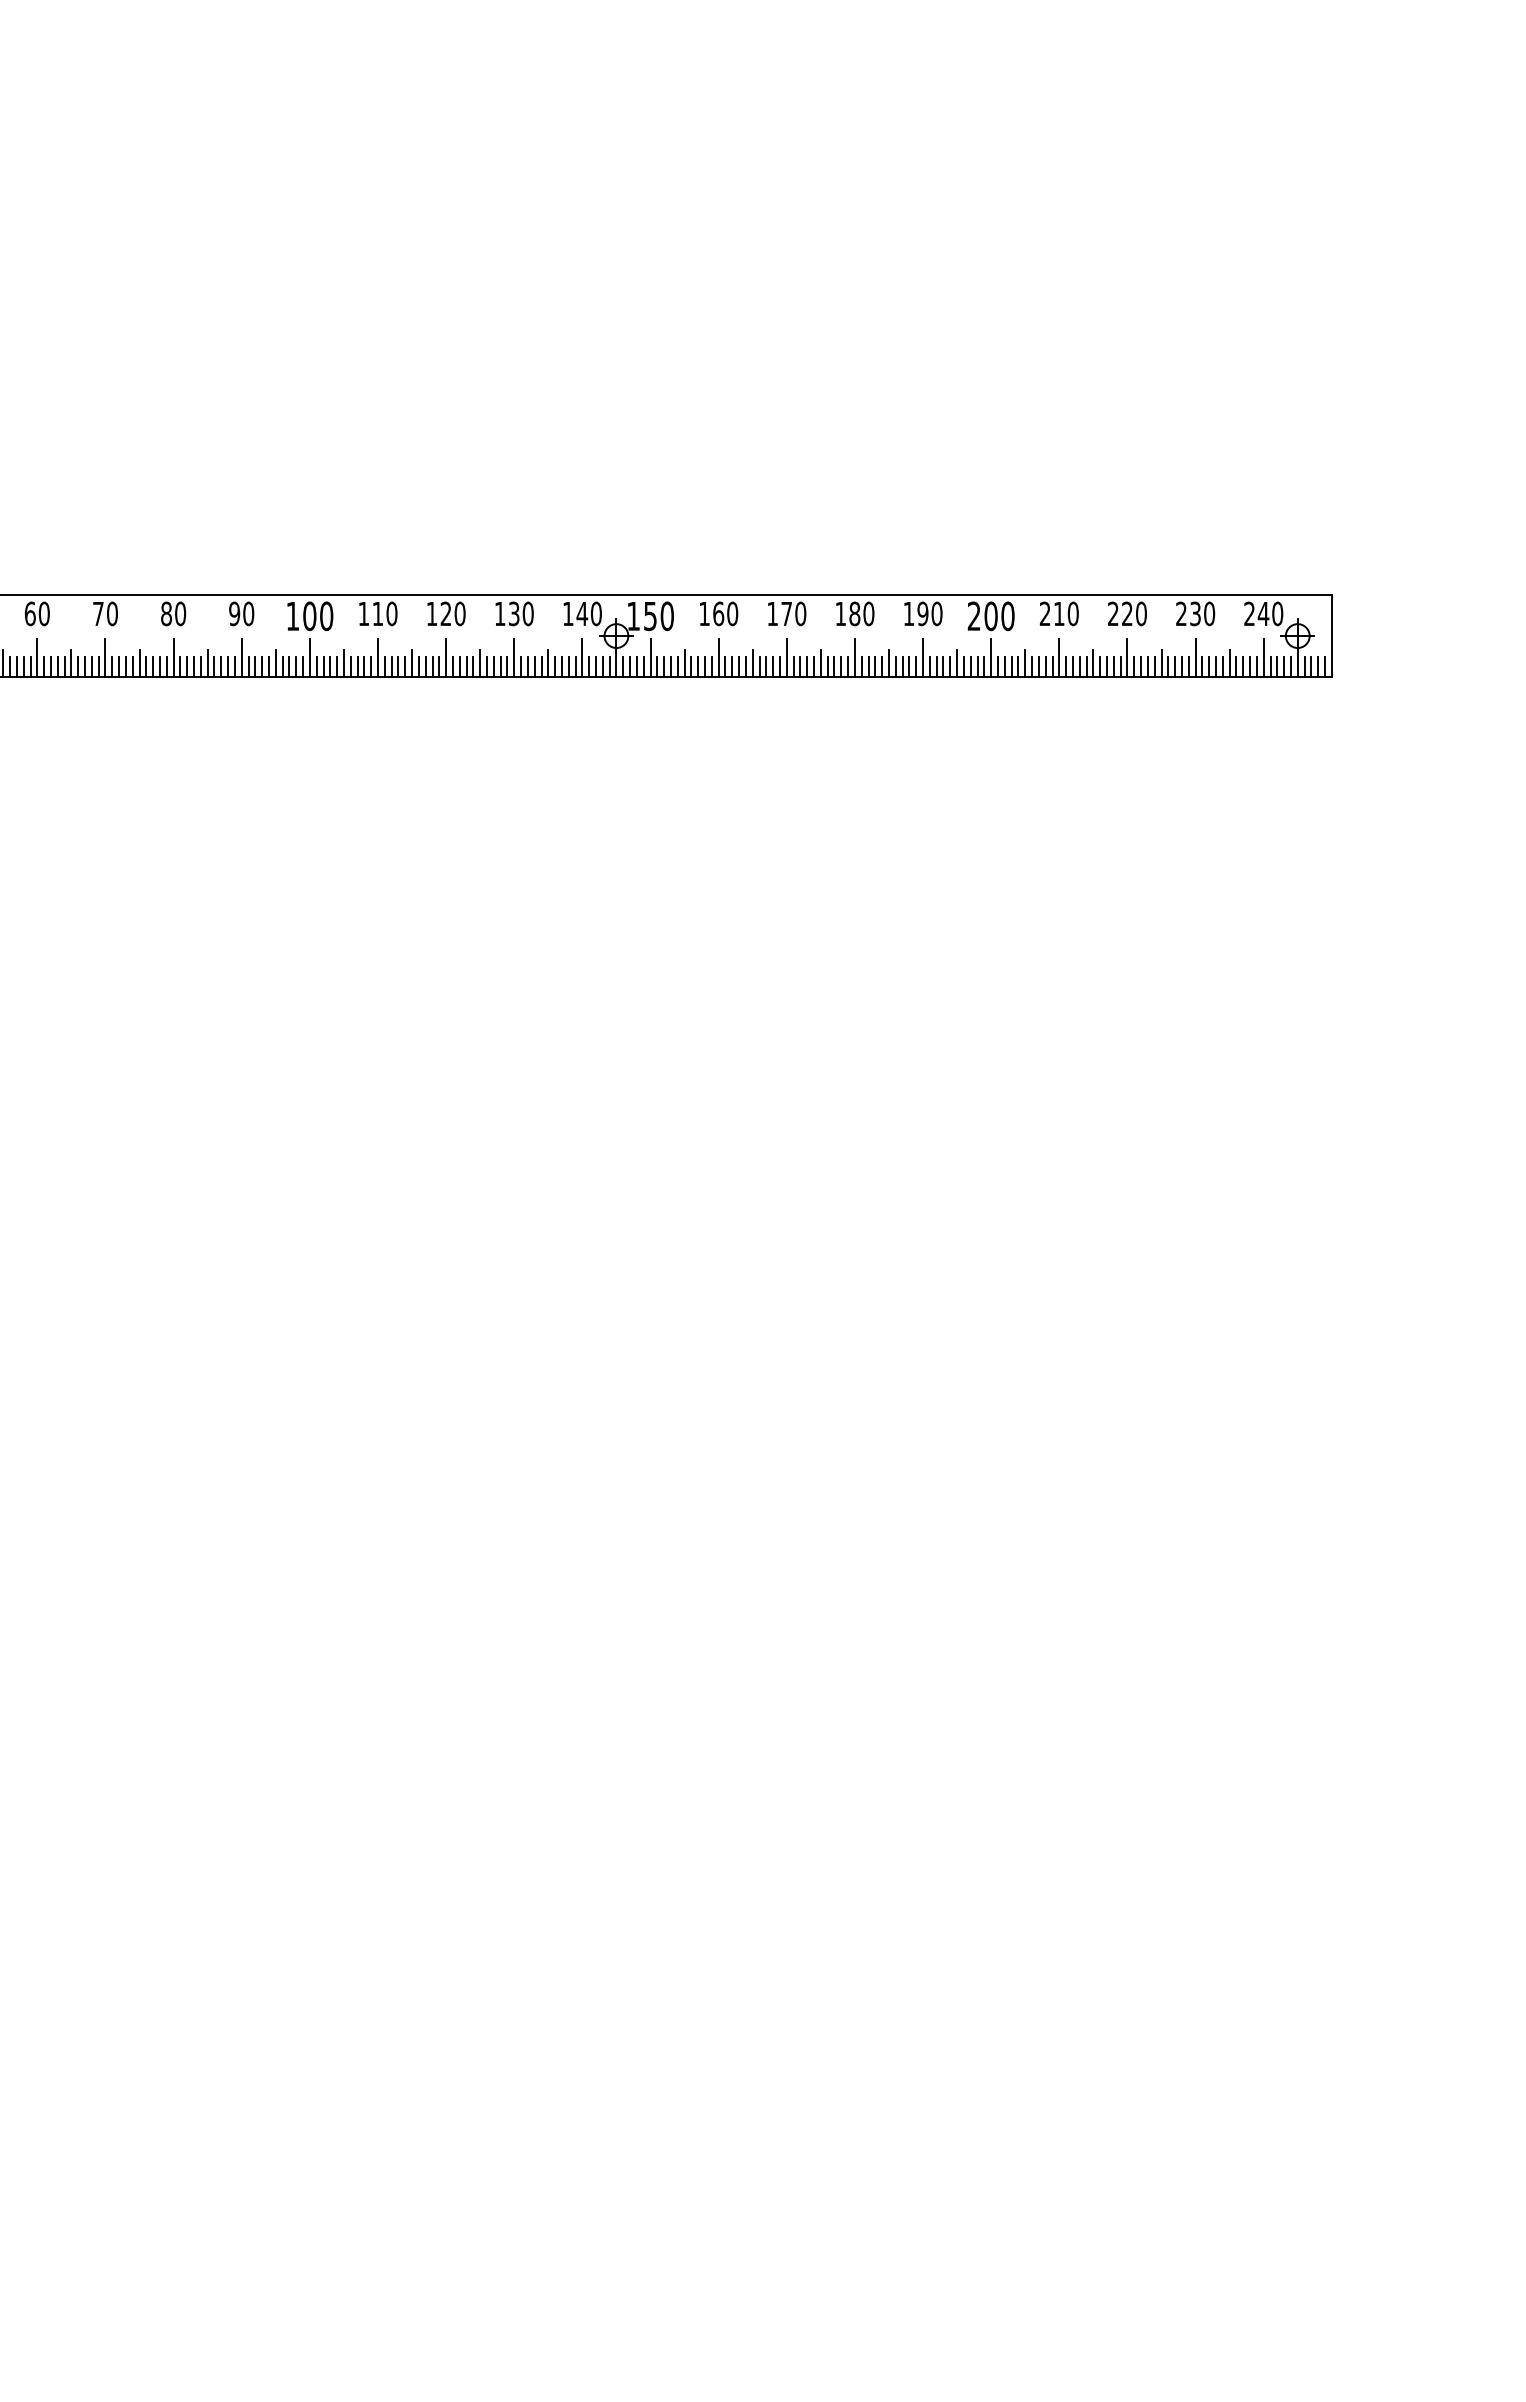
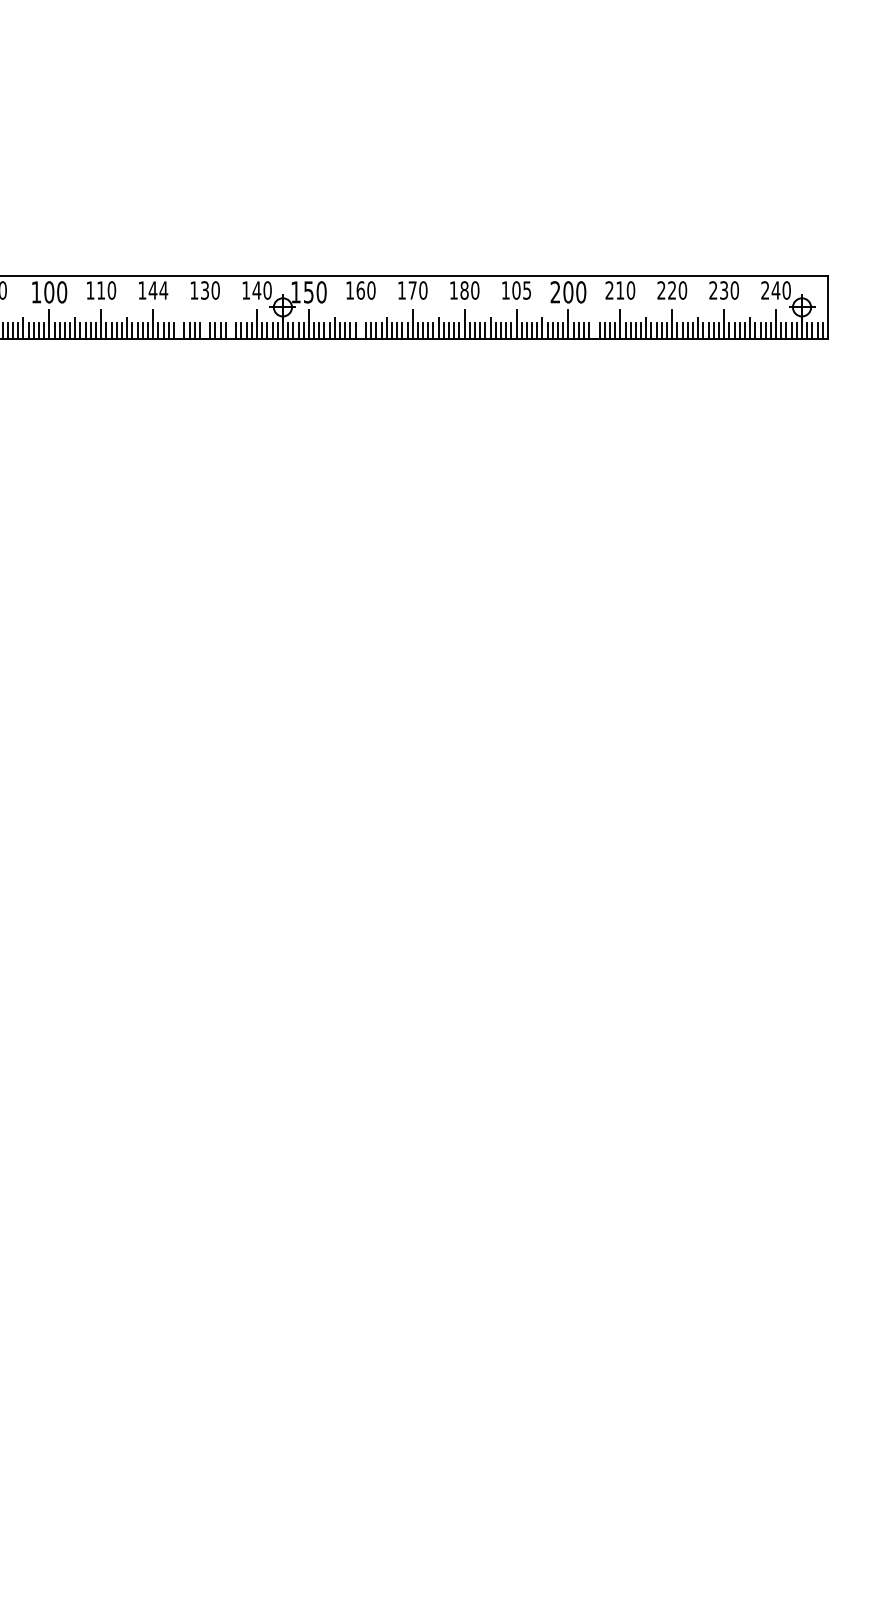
text: (452, 613) -> (158, 290), 120 -> 144
text: (929, 613) -> (521, 290), 190 -> 105
line: (514, 657) -> (205, 323), removed
line: (718, 657) -> (360, 323), removed
line: (480, 662) -> (179, 327), removed
line: (548, 662) -> (231, 327), removed
line: (1025, 662) -> (594, 327), removed

